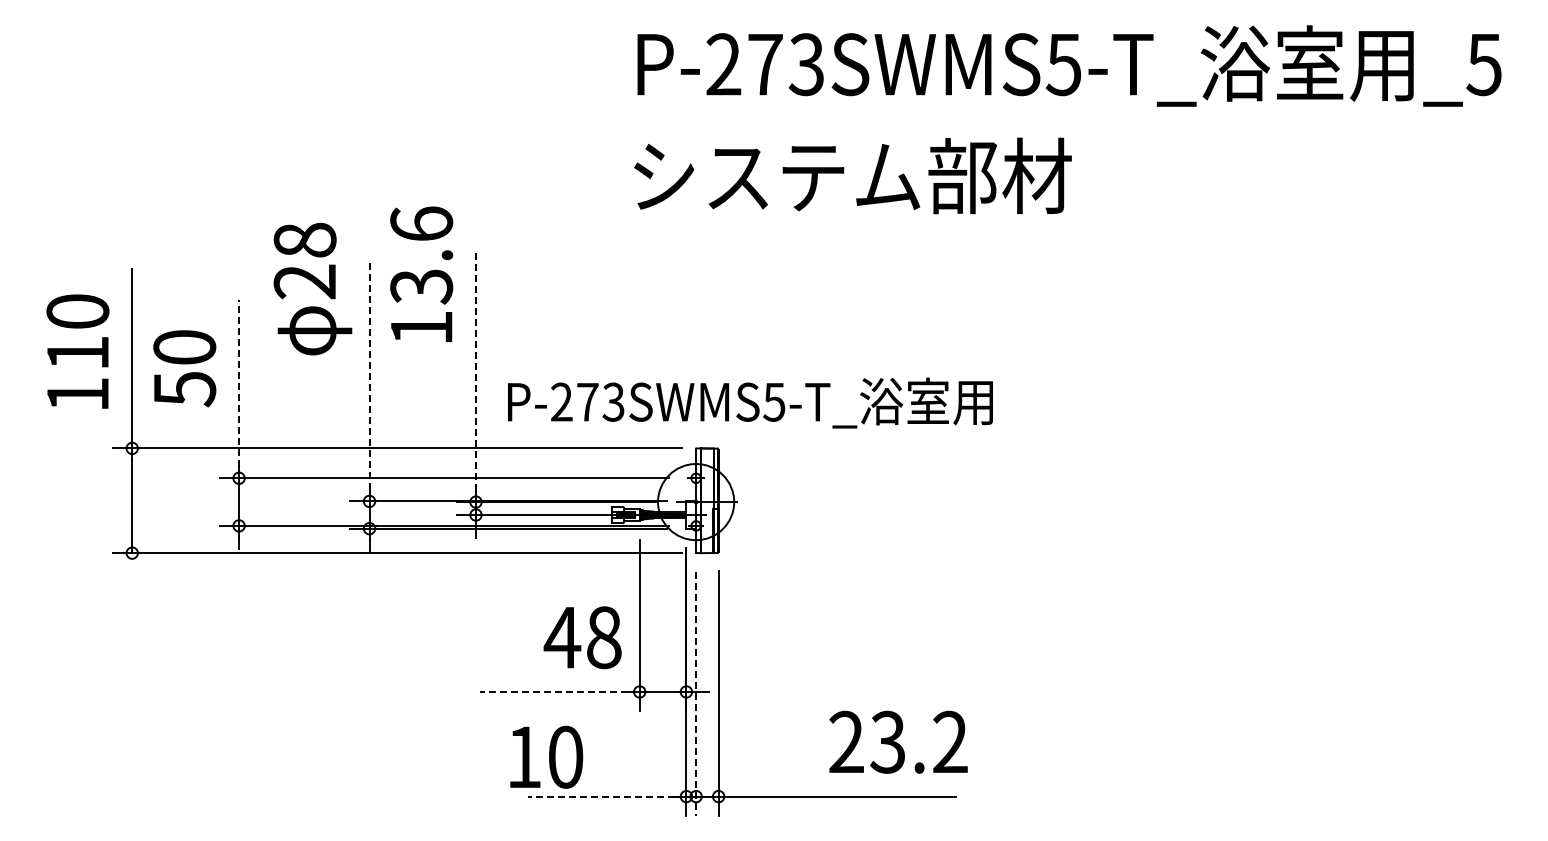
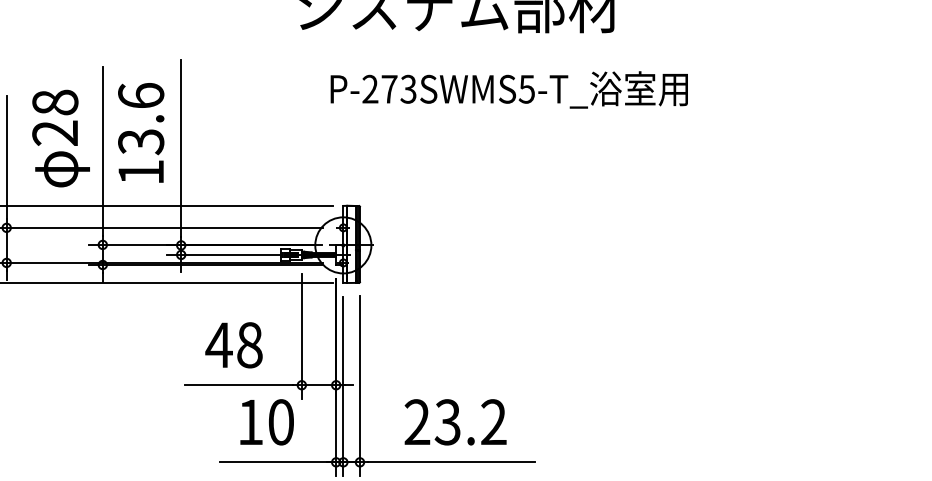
text: (421, 273) -> (141, 132), moved
text: (312, 288) -> (60, 138), moved
line: (475, 369) -> (180, 147), dashed -> solid
line: (369, 375) -> (102, 152), dashed -> solid
line: (239, 383) -> (7, 158), dashed -> solid
text: (750, 402) -> (509, 89), moved
text: (582, 637) -> (233, 345), moved
line: (554, 691) -> (239, 384), dashed -> solid
line: (696, 694) -> (343, 387), dashed -> solid
text: (898, 741) -> (455, 421), moved
text: (546, 756) -> (267, 421), moved
line: (601, 796) -> (273, 462), dashed -> solid

